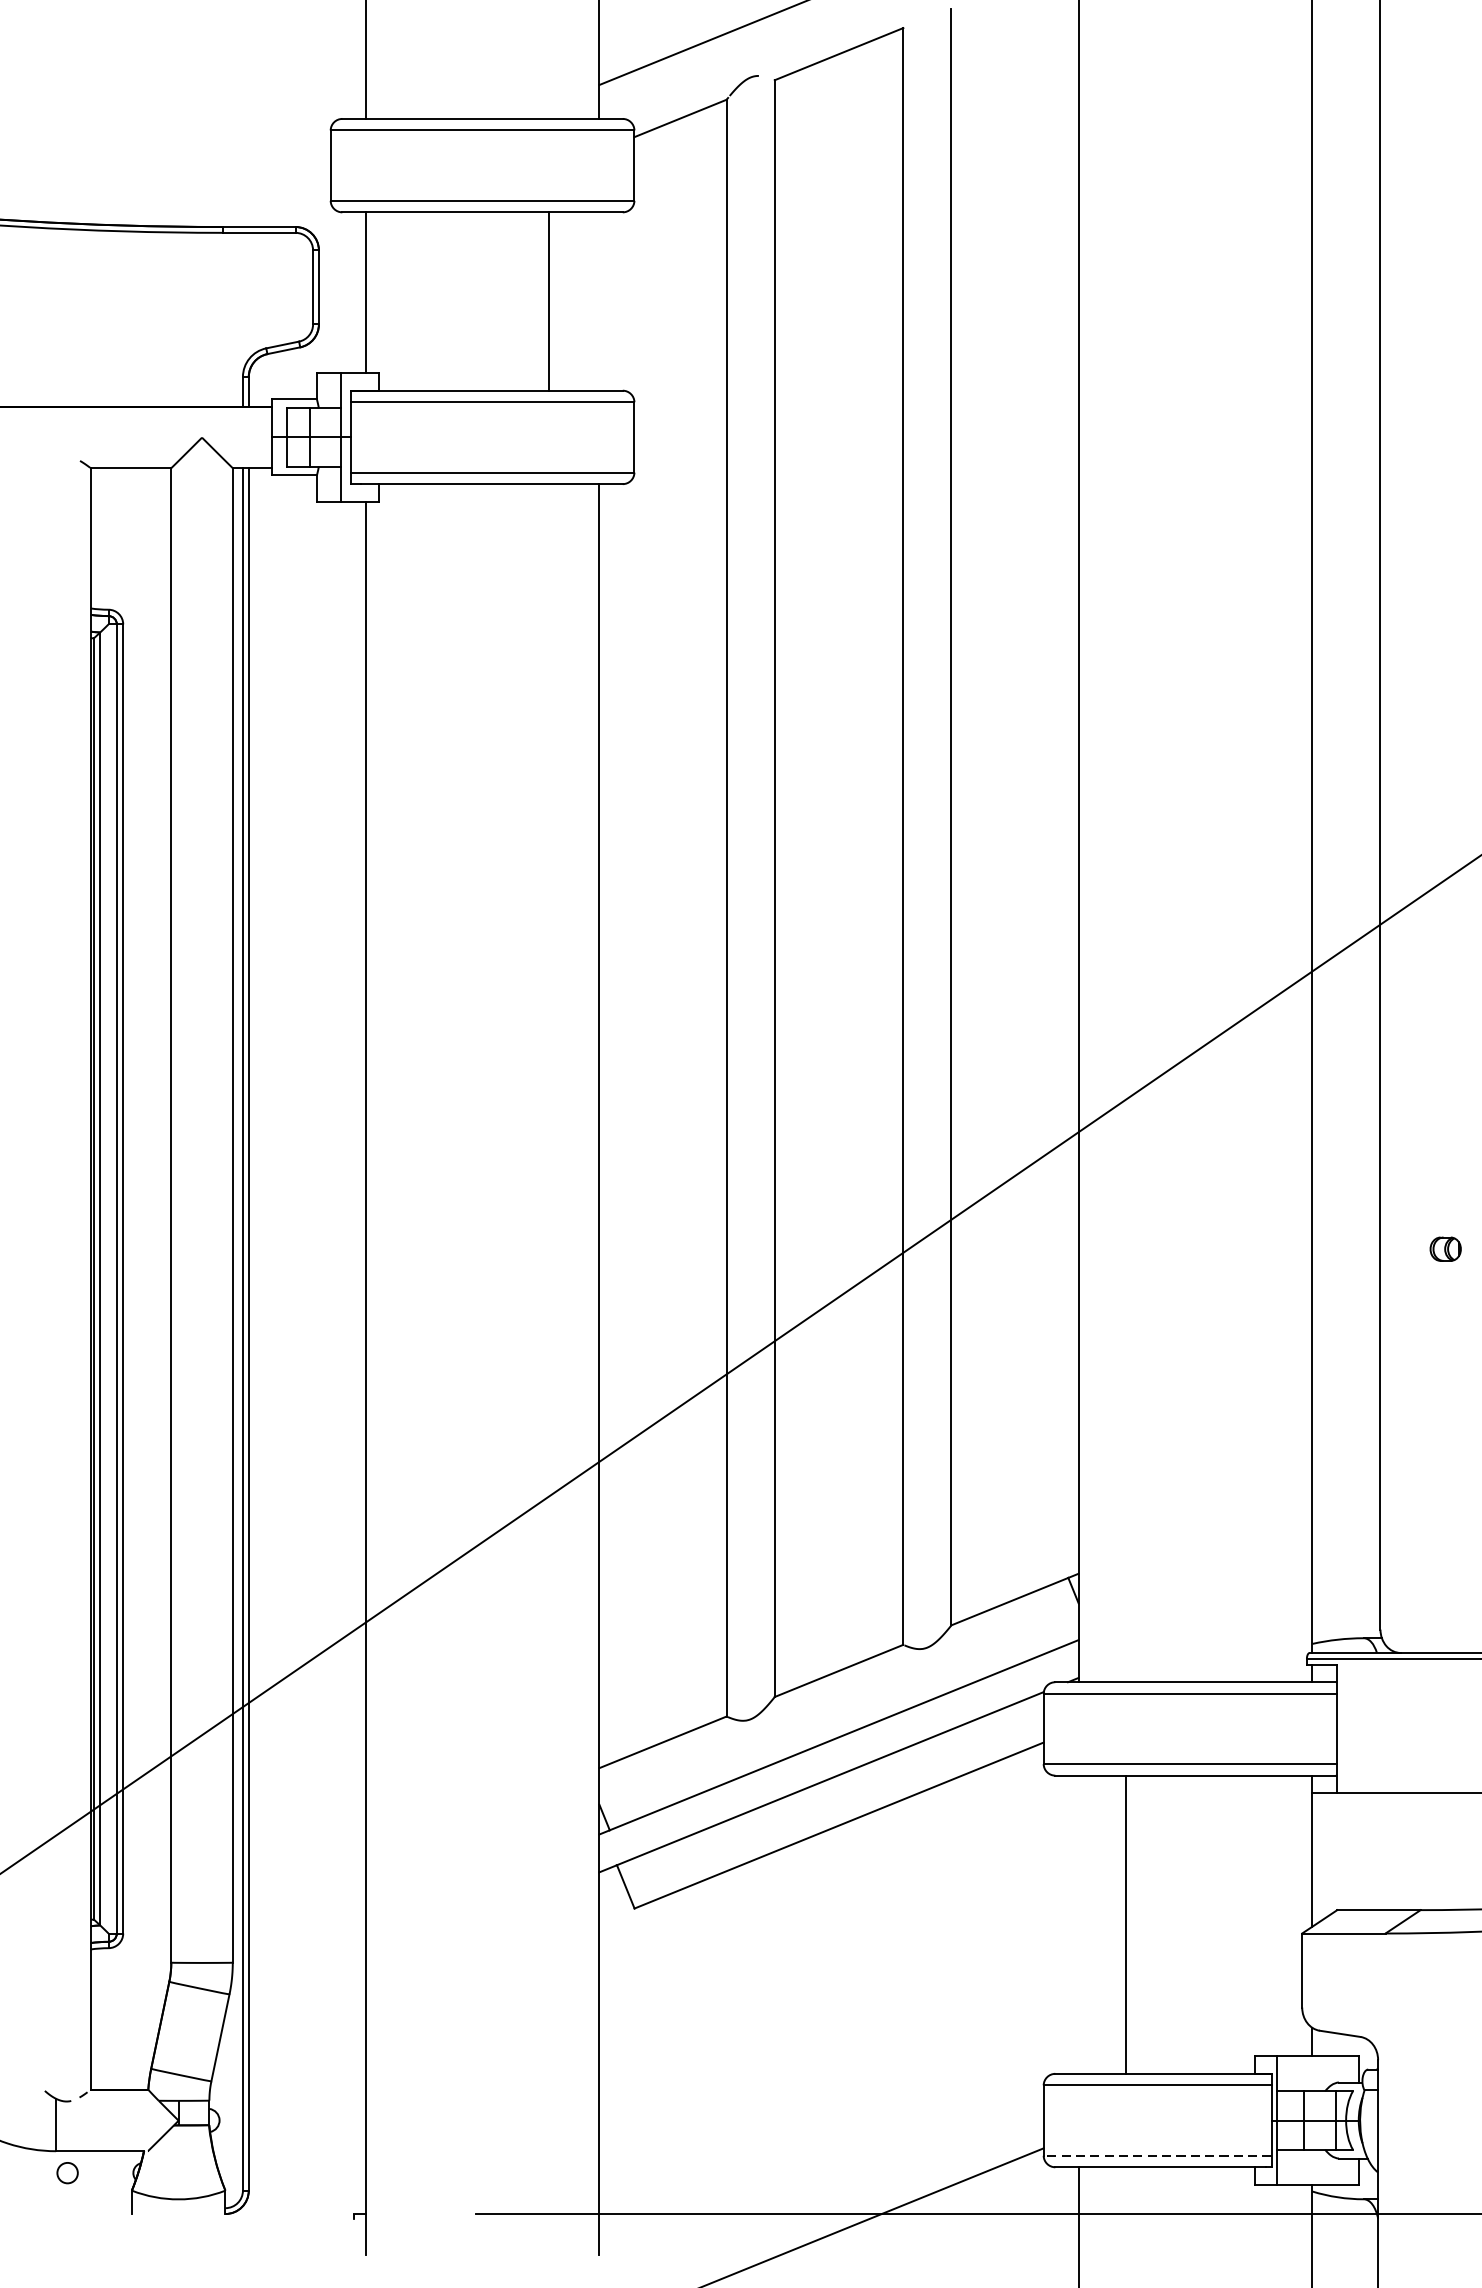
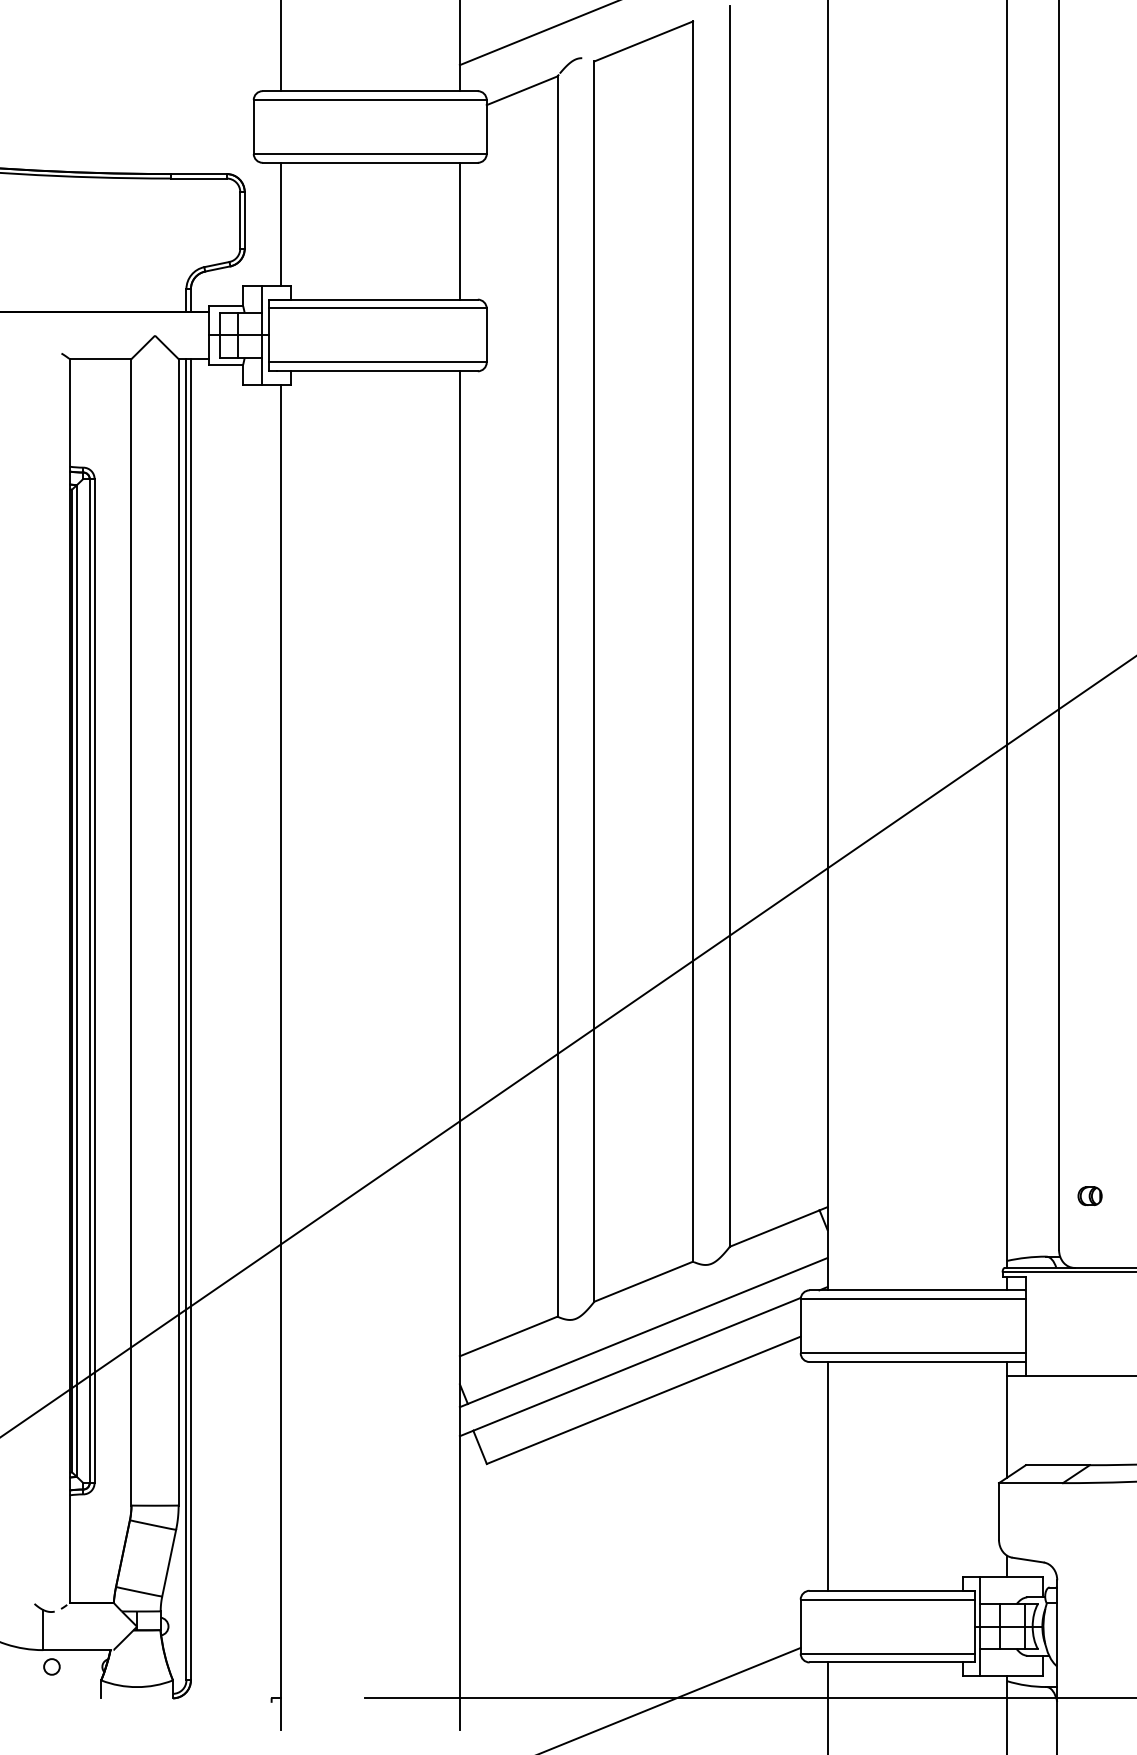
line: (548, 300) -> (459, 230), moved
part: (1444, 1248) -> (1089, 1195), moved
line: (1125, 1924) -> (827, 1476), moved
line: (1156, 2155) -> (887, 1653), dashed -> solid

